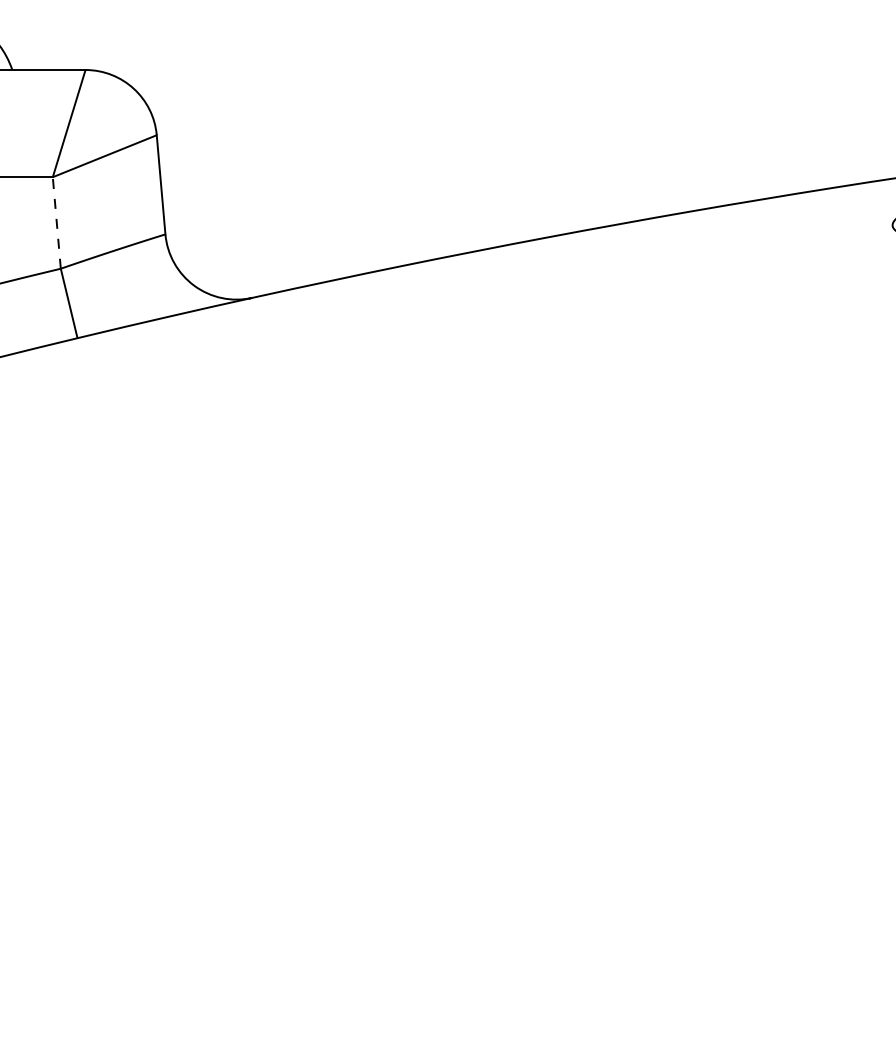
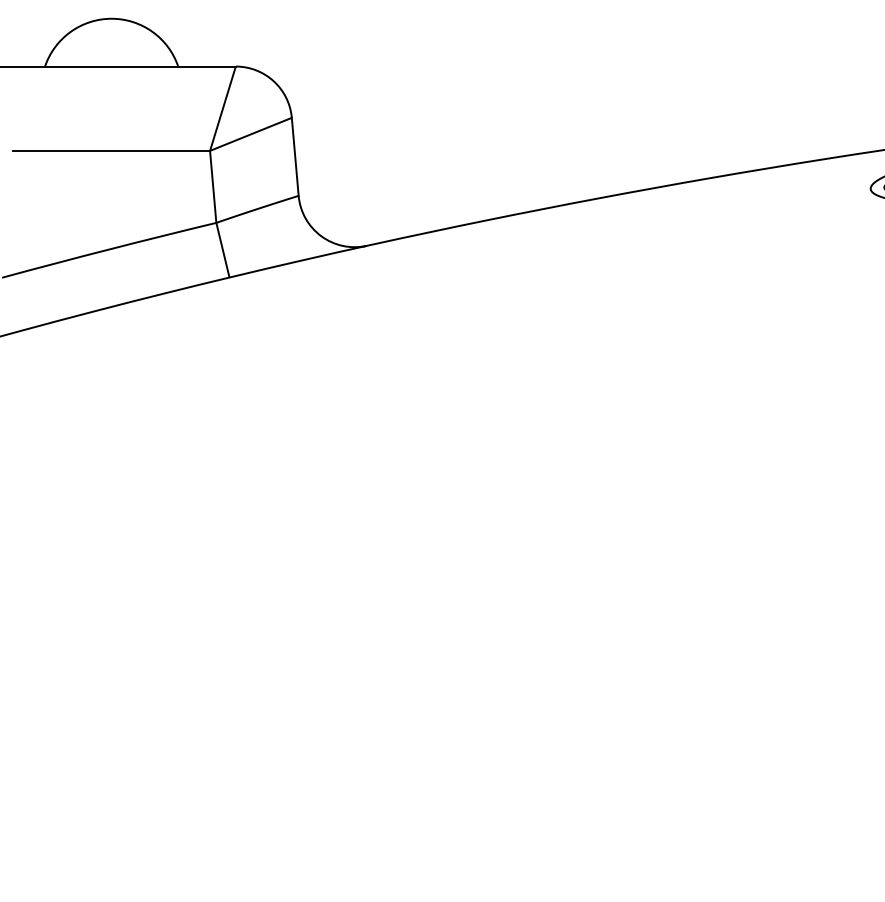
line: (57, 222) -> (213, 186), dashed -> solid

